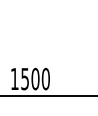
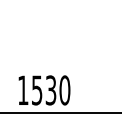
text: (35, 78) -> (51, 89), 1500 -> 1530

